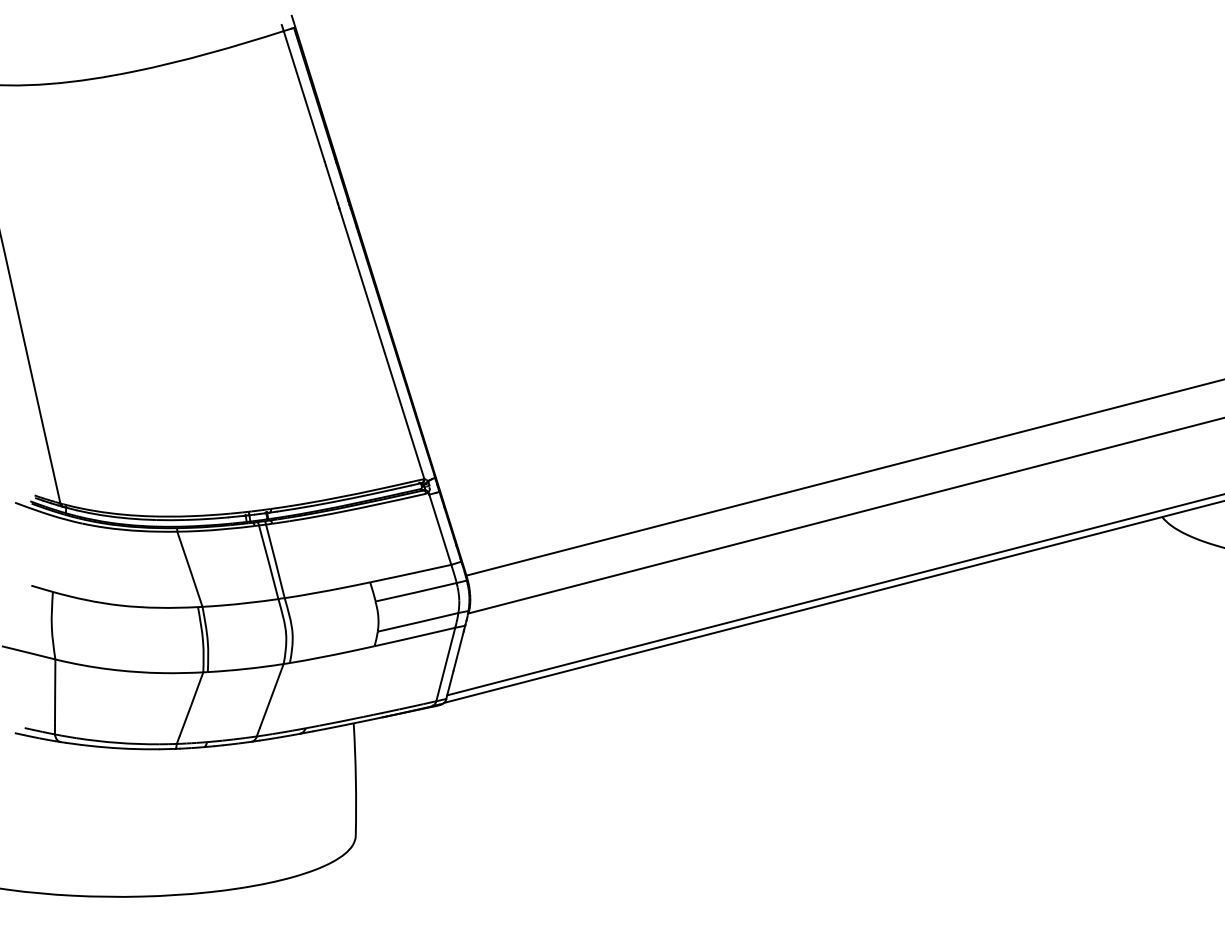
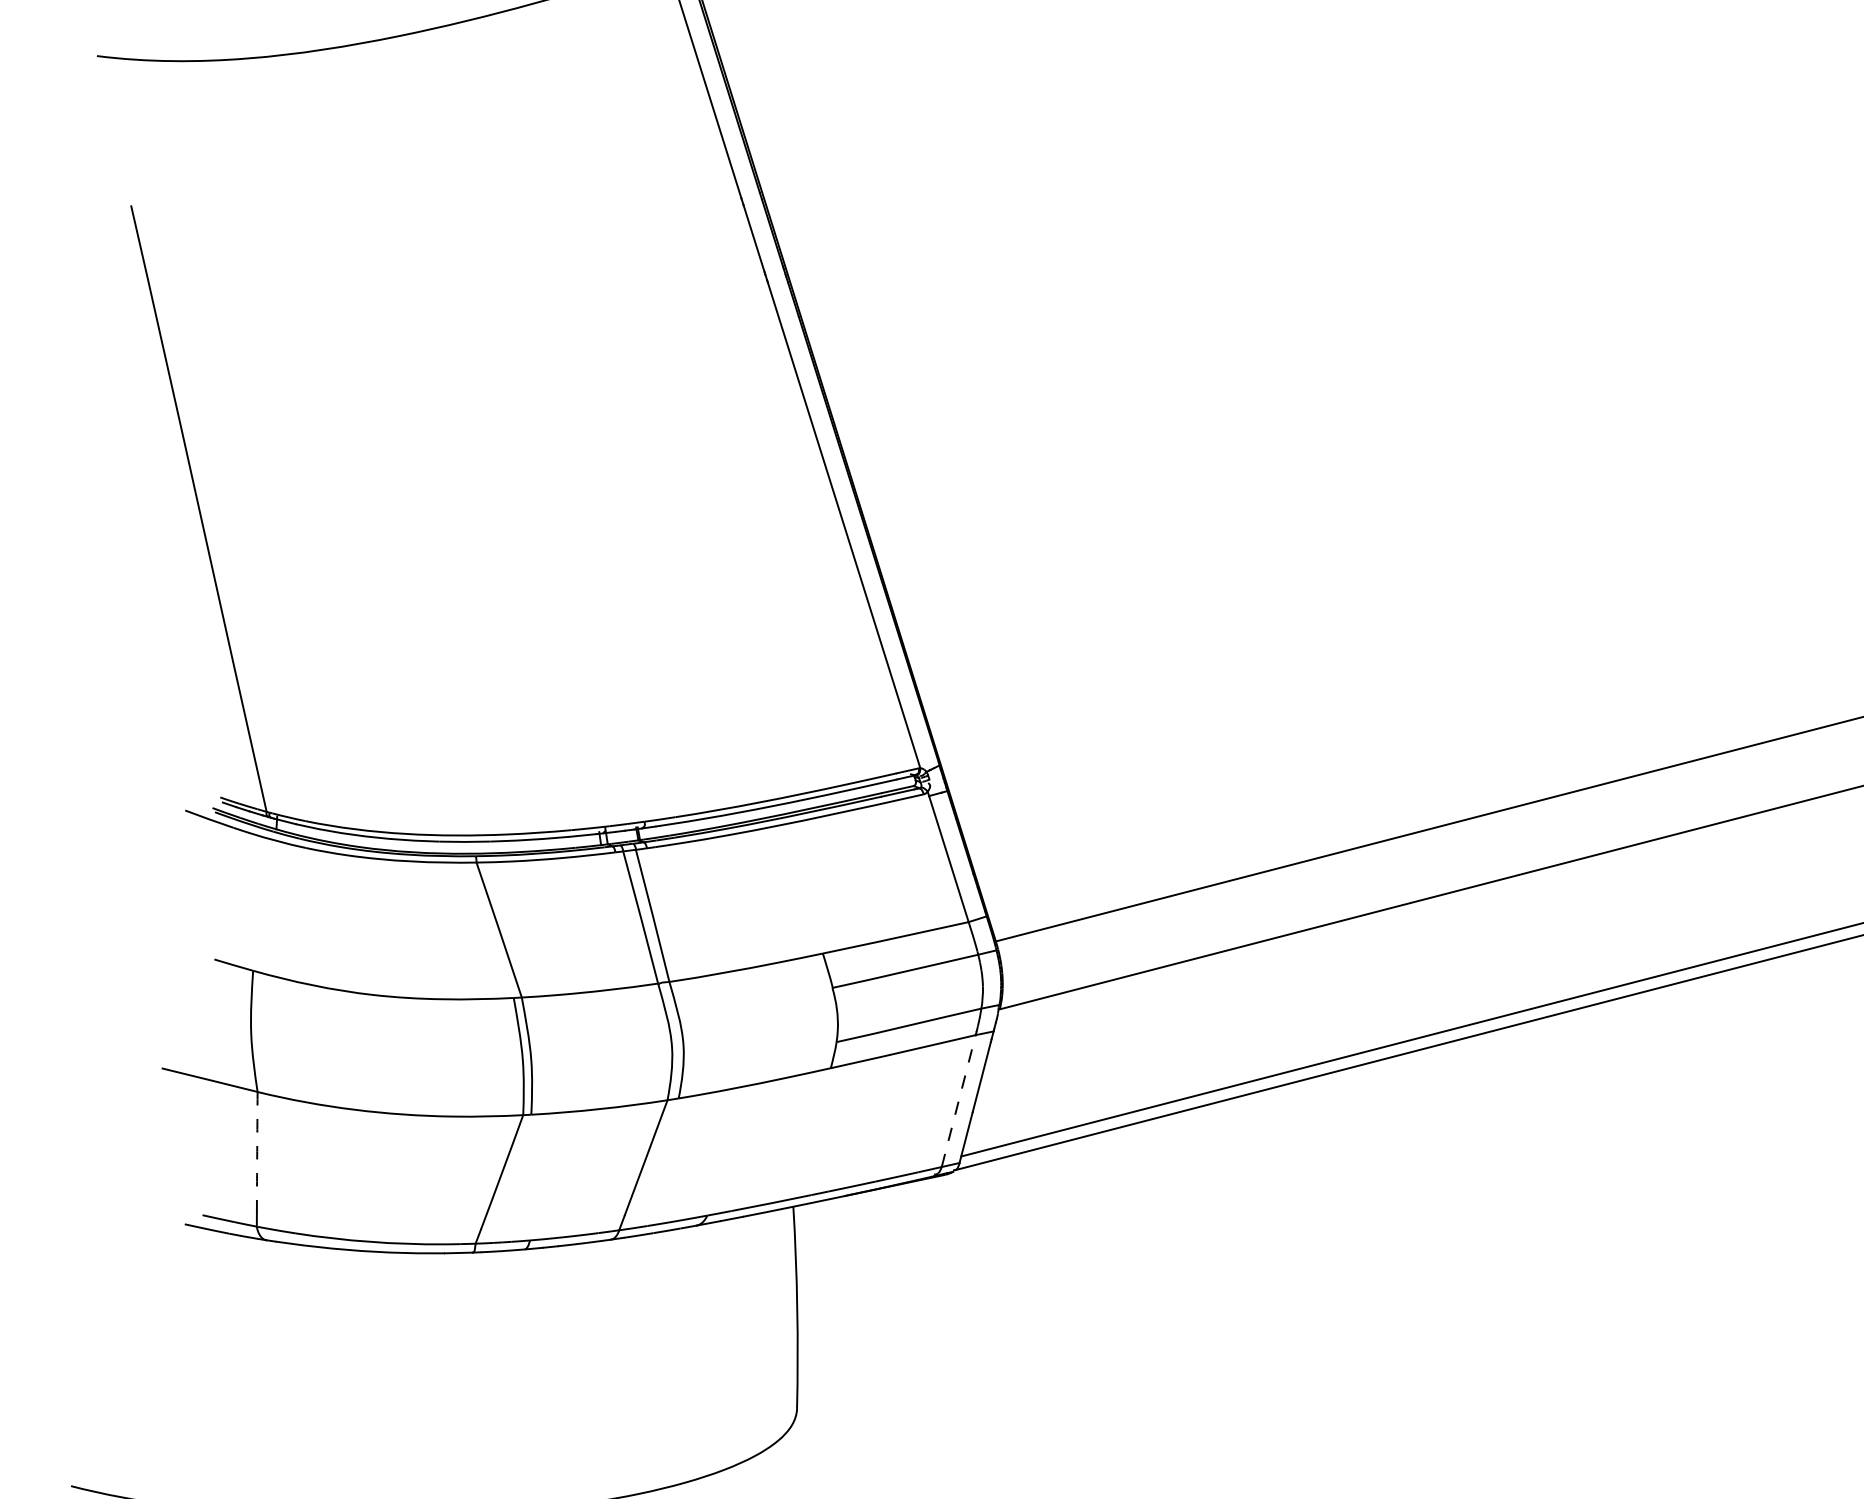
line: (445, 664) -> (958, 1101), solid -> dashed
arc: (55, 692) -> (257, 1151), solid -> dashed

